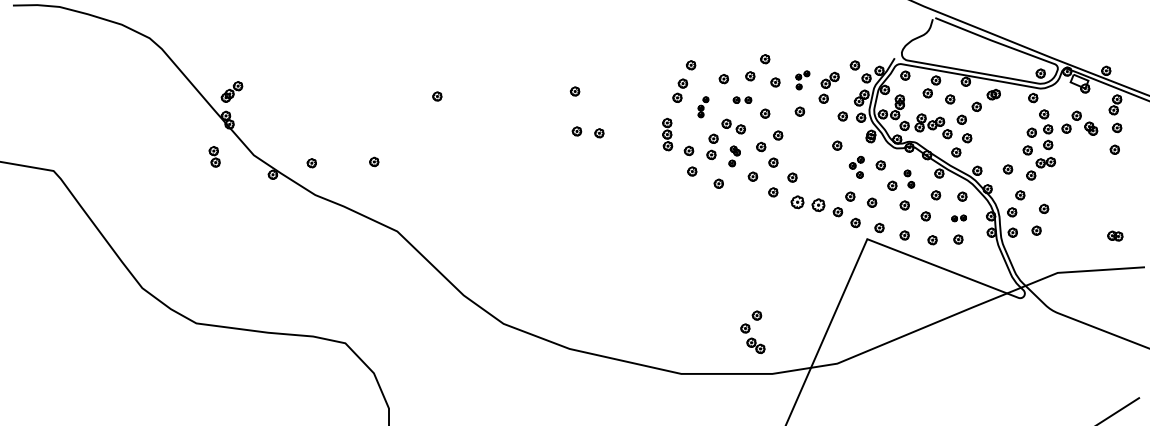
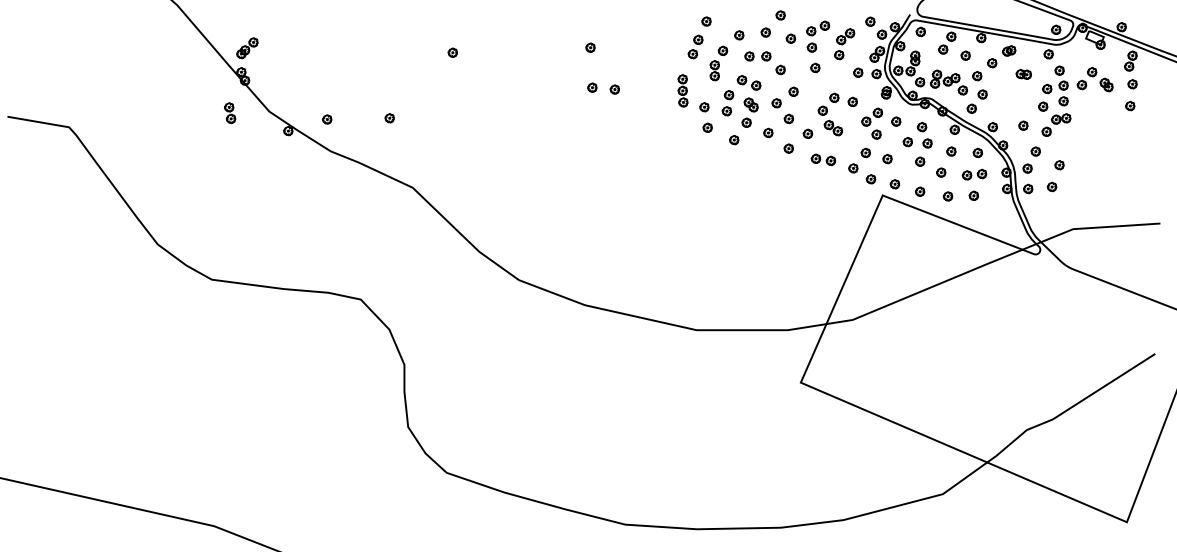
part: (803, 80) -> (818, 36), size x1.67
part: (742, 100) -> (757, 56), size x1.43
part: (703, 107) -> (718, 63), size x1.67
part: (734, 156) -> (749, 112), size x1.43
part: (857, 167) -> (872, 123), size x1.43
part: (909, 179) -> (924, 135), size x1.43
part: (808, 203) -> (823, 159), size x0.71
part: (959, 218) -> (974, 174), size x1.67
part: (1115, 236) -> (1023, 74), moved
part: (752, 332) -> (829, 114), moved

